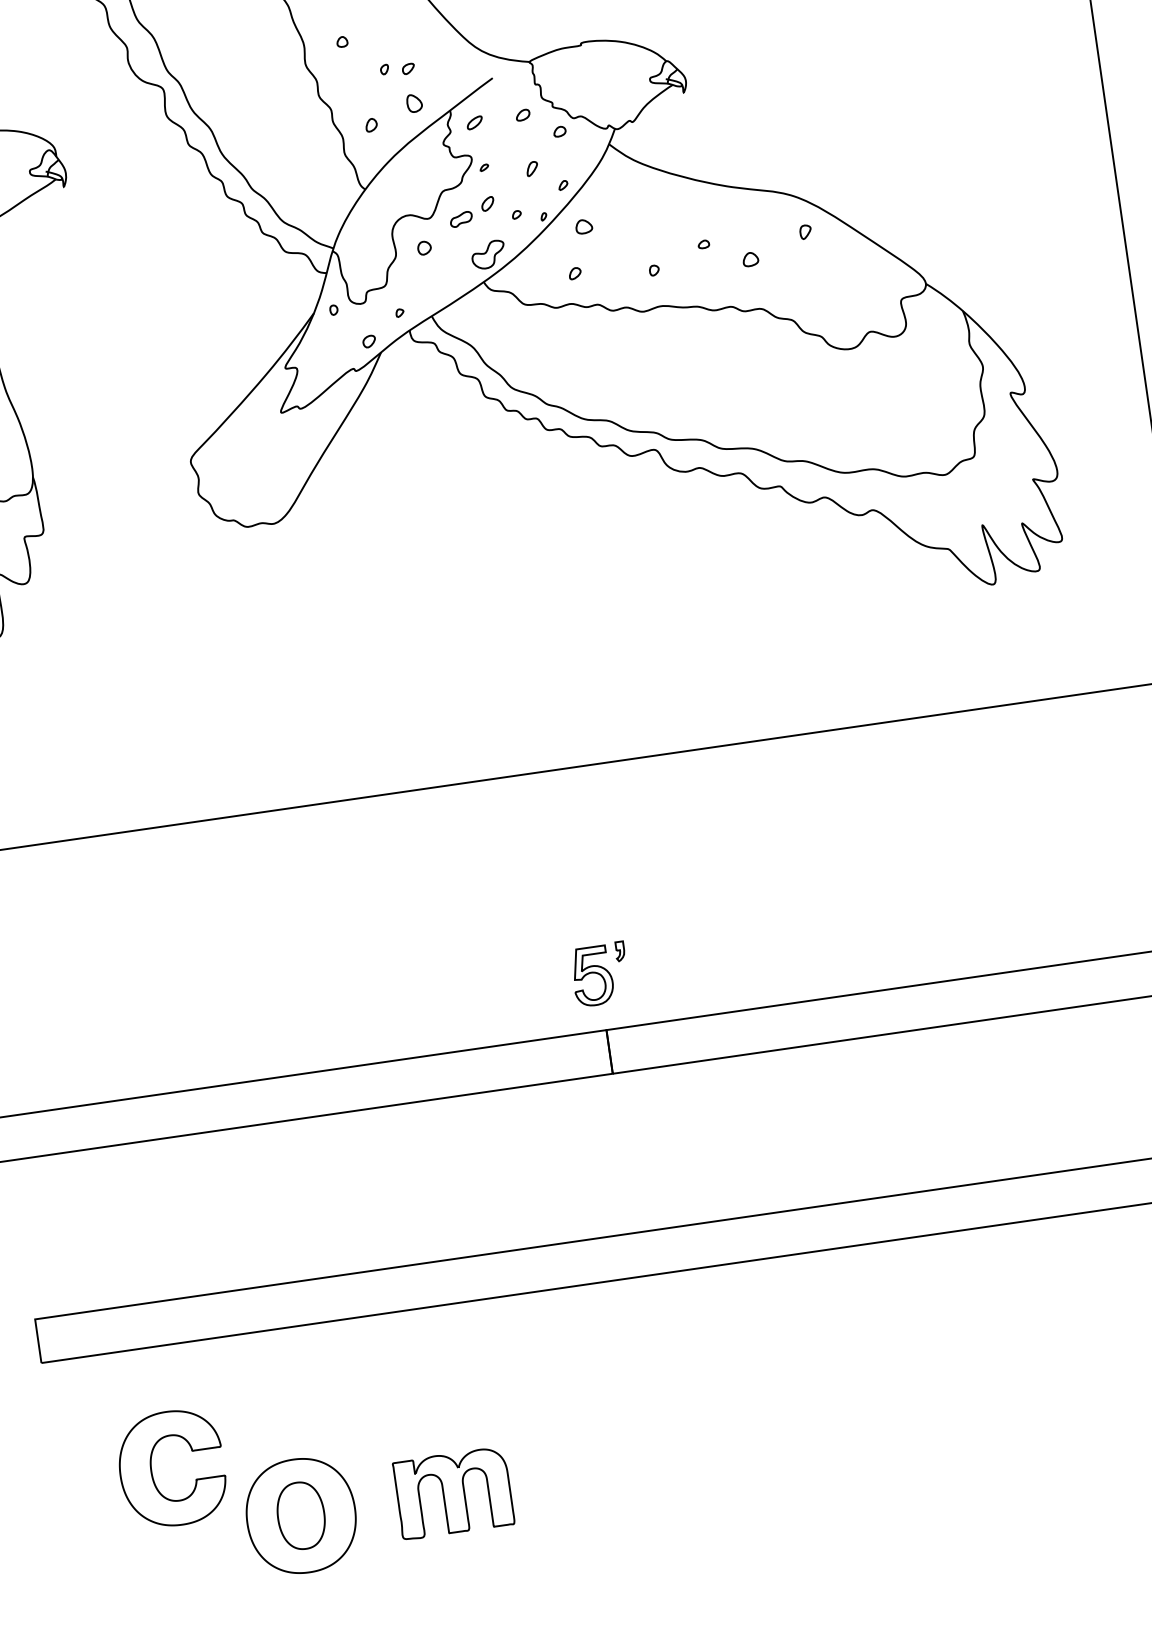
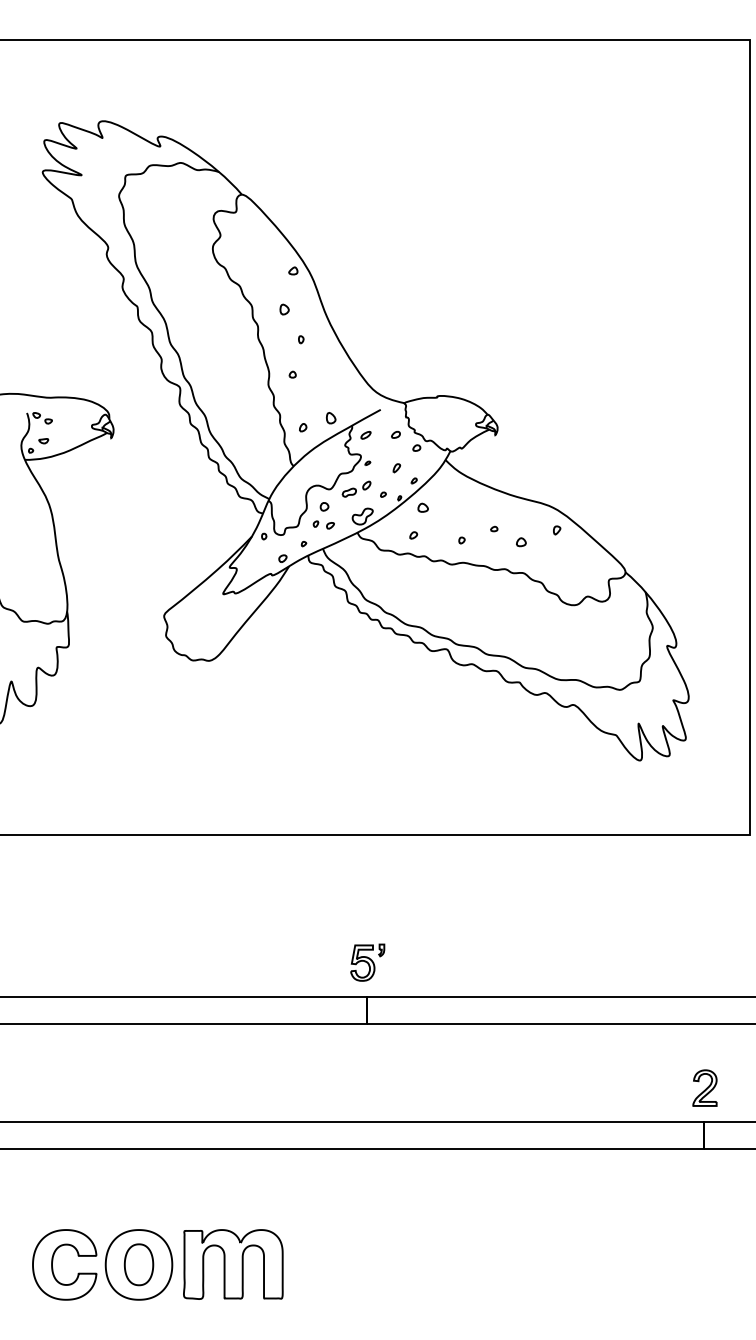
part: (396, 68) -> (323, 524), moved
part: (152, 1465) -> (53, 1261), moved
part: (453, 1493) -> (233, 1264), size x1.43

